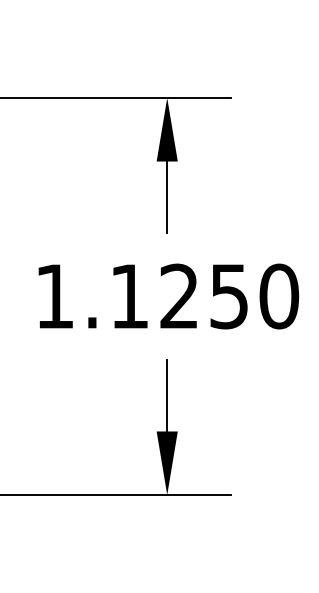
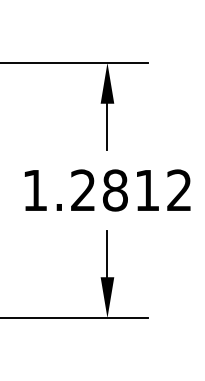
text: (204, 296) -> (131, 190), 1.1250 -> 1.2812

